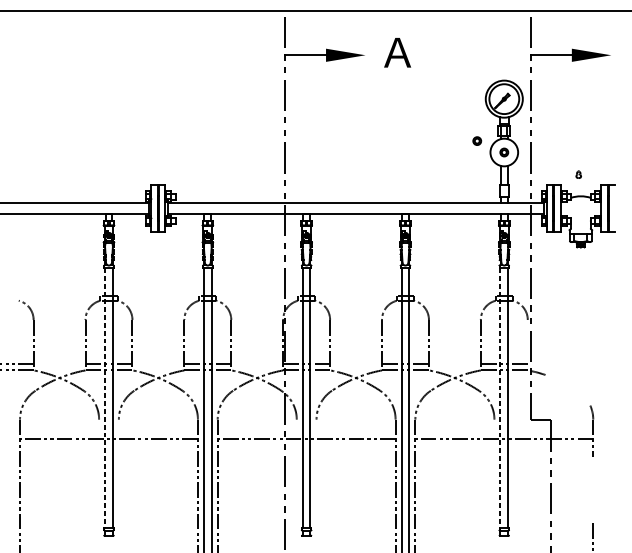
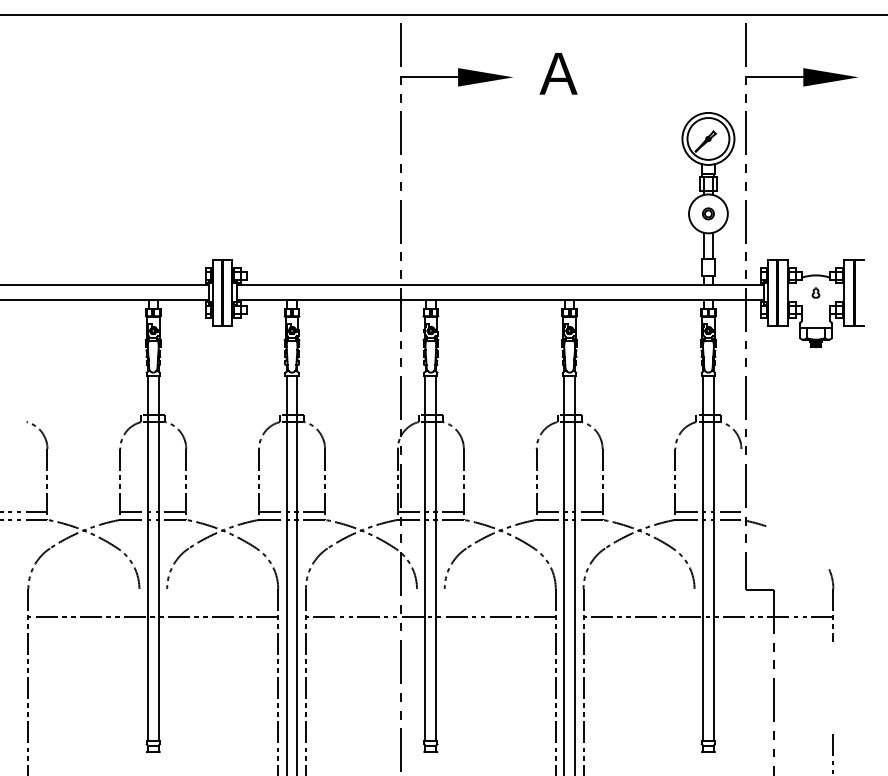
part: (477, 140) -> (670, 197), removed
part: (578, 174) -> (815, 292), moved
line: (104, 397) -> (147, 558), dashed -> solid
line: (500, 397) -> (703, 558), dashed -> solid

